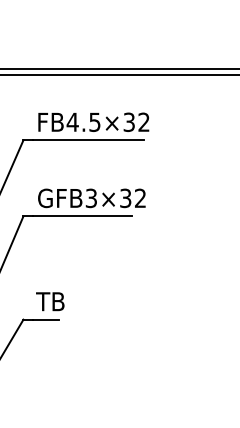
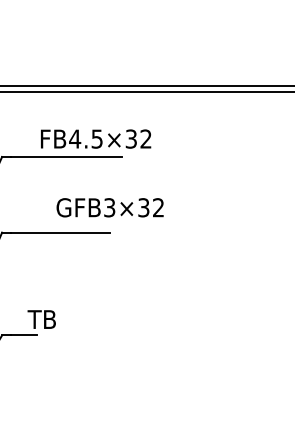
text: (94, 121) -> (96, 138), moved
text: (91, 198) -> (109, 207), moved
text: (50, 301) -> (41, 319), moved

